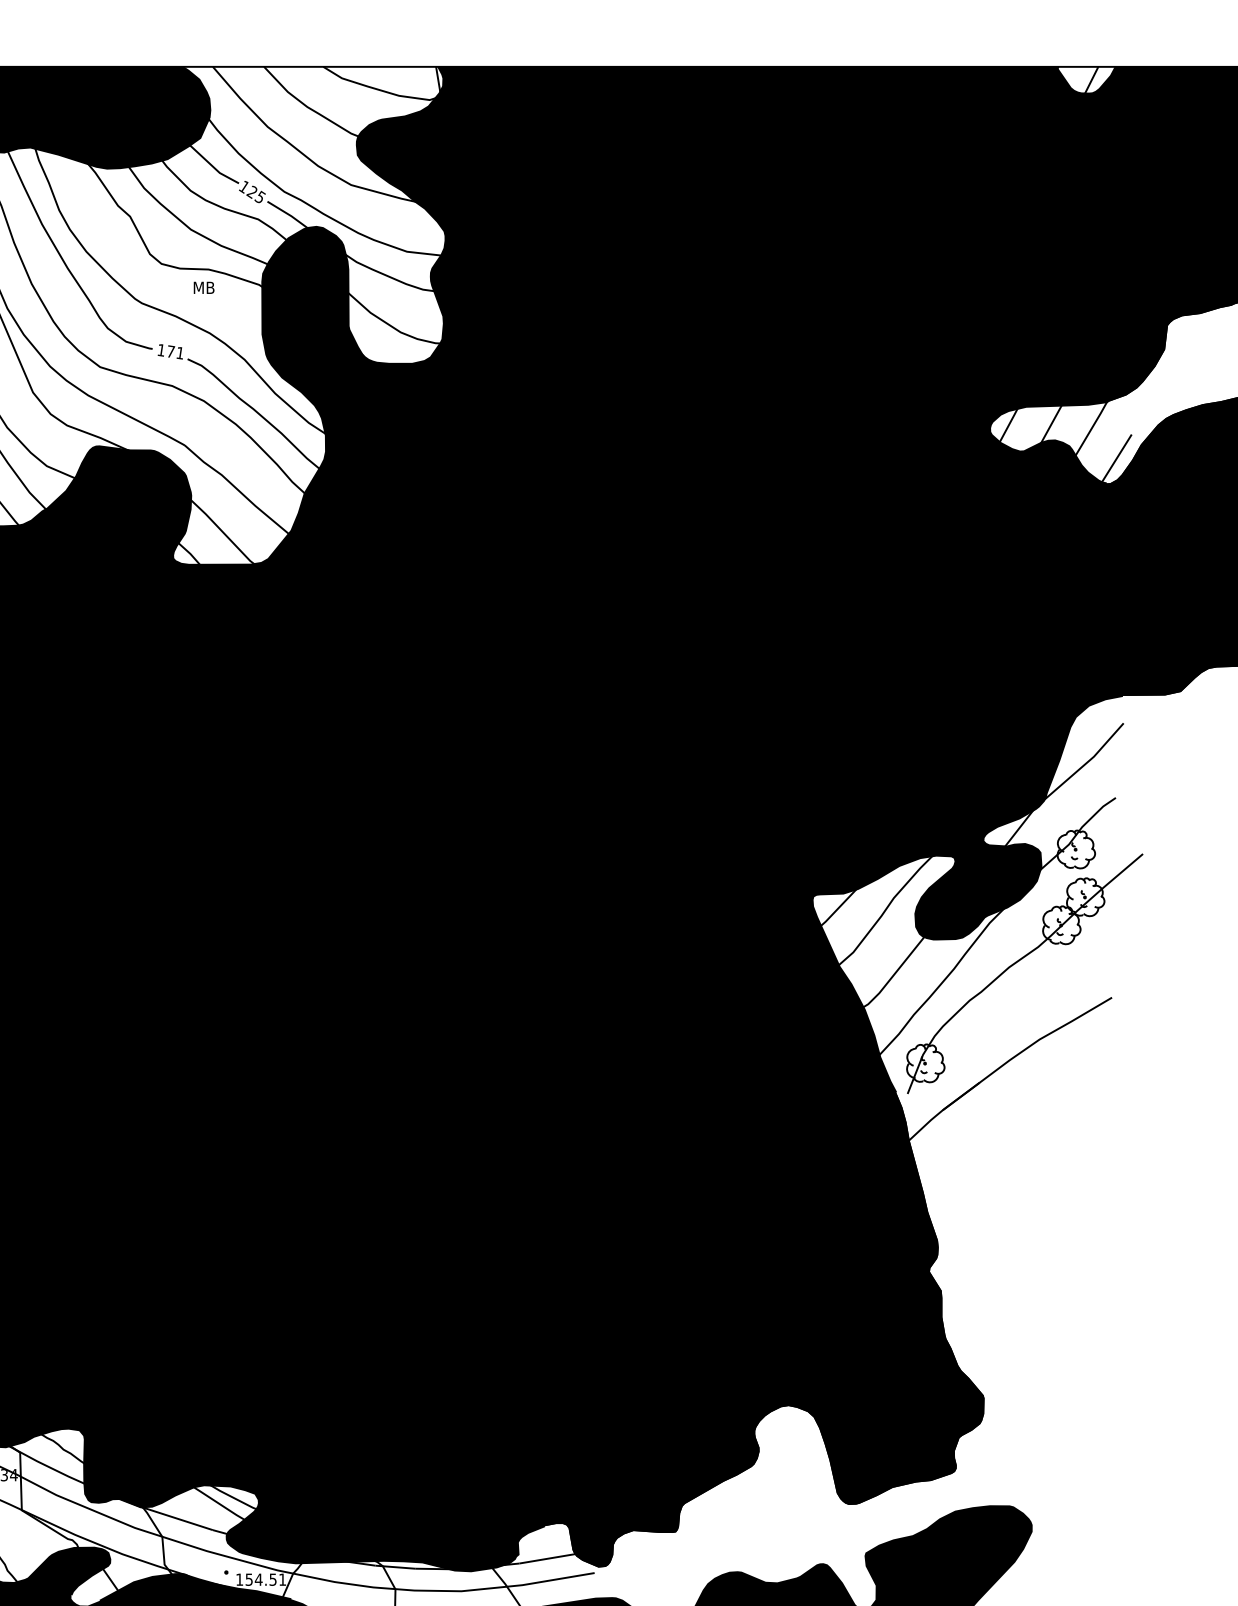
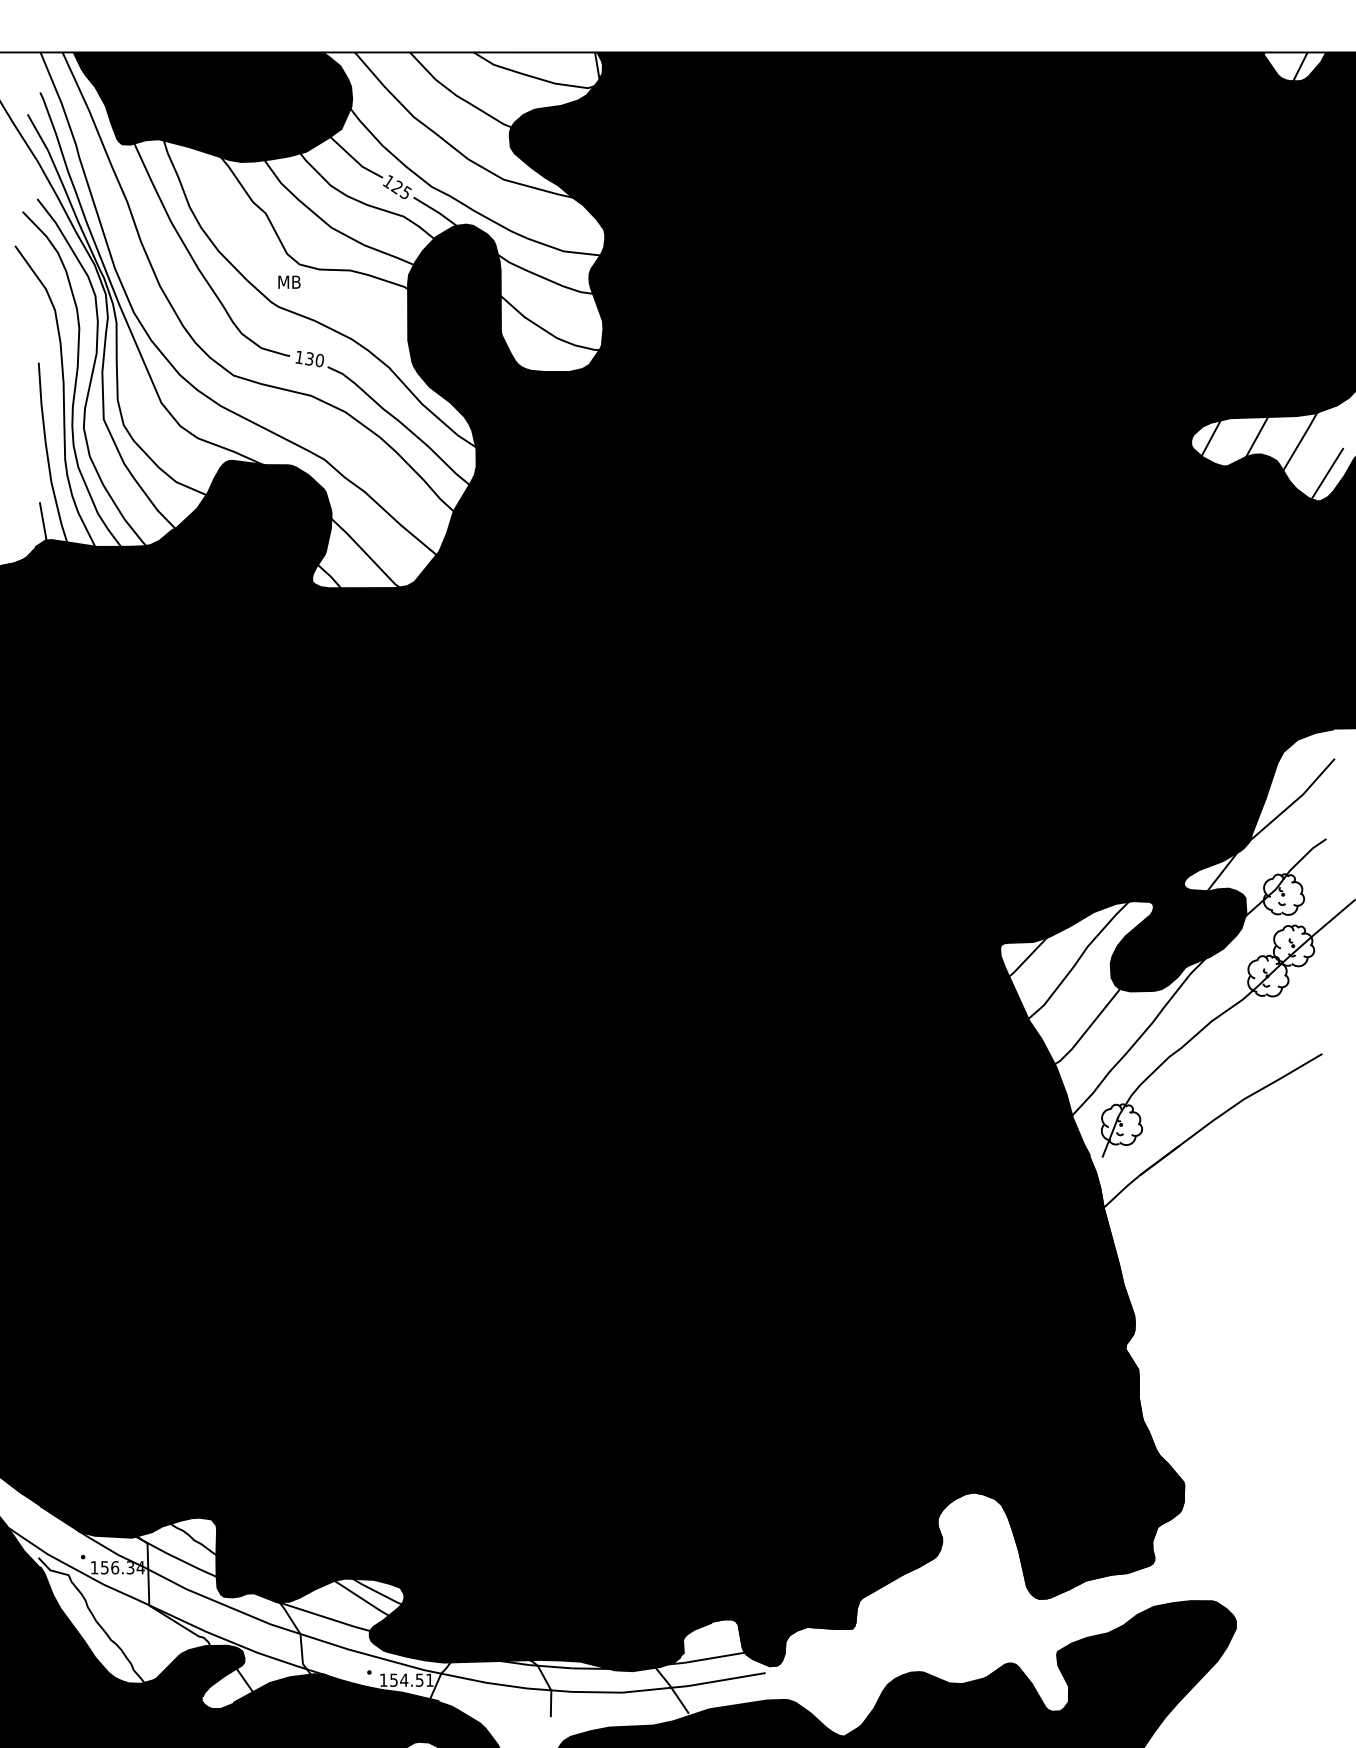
text: (204, 287) -> (289, 281), moved
text: (175, 352) -> (314, 359), 171 -> 130

